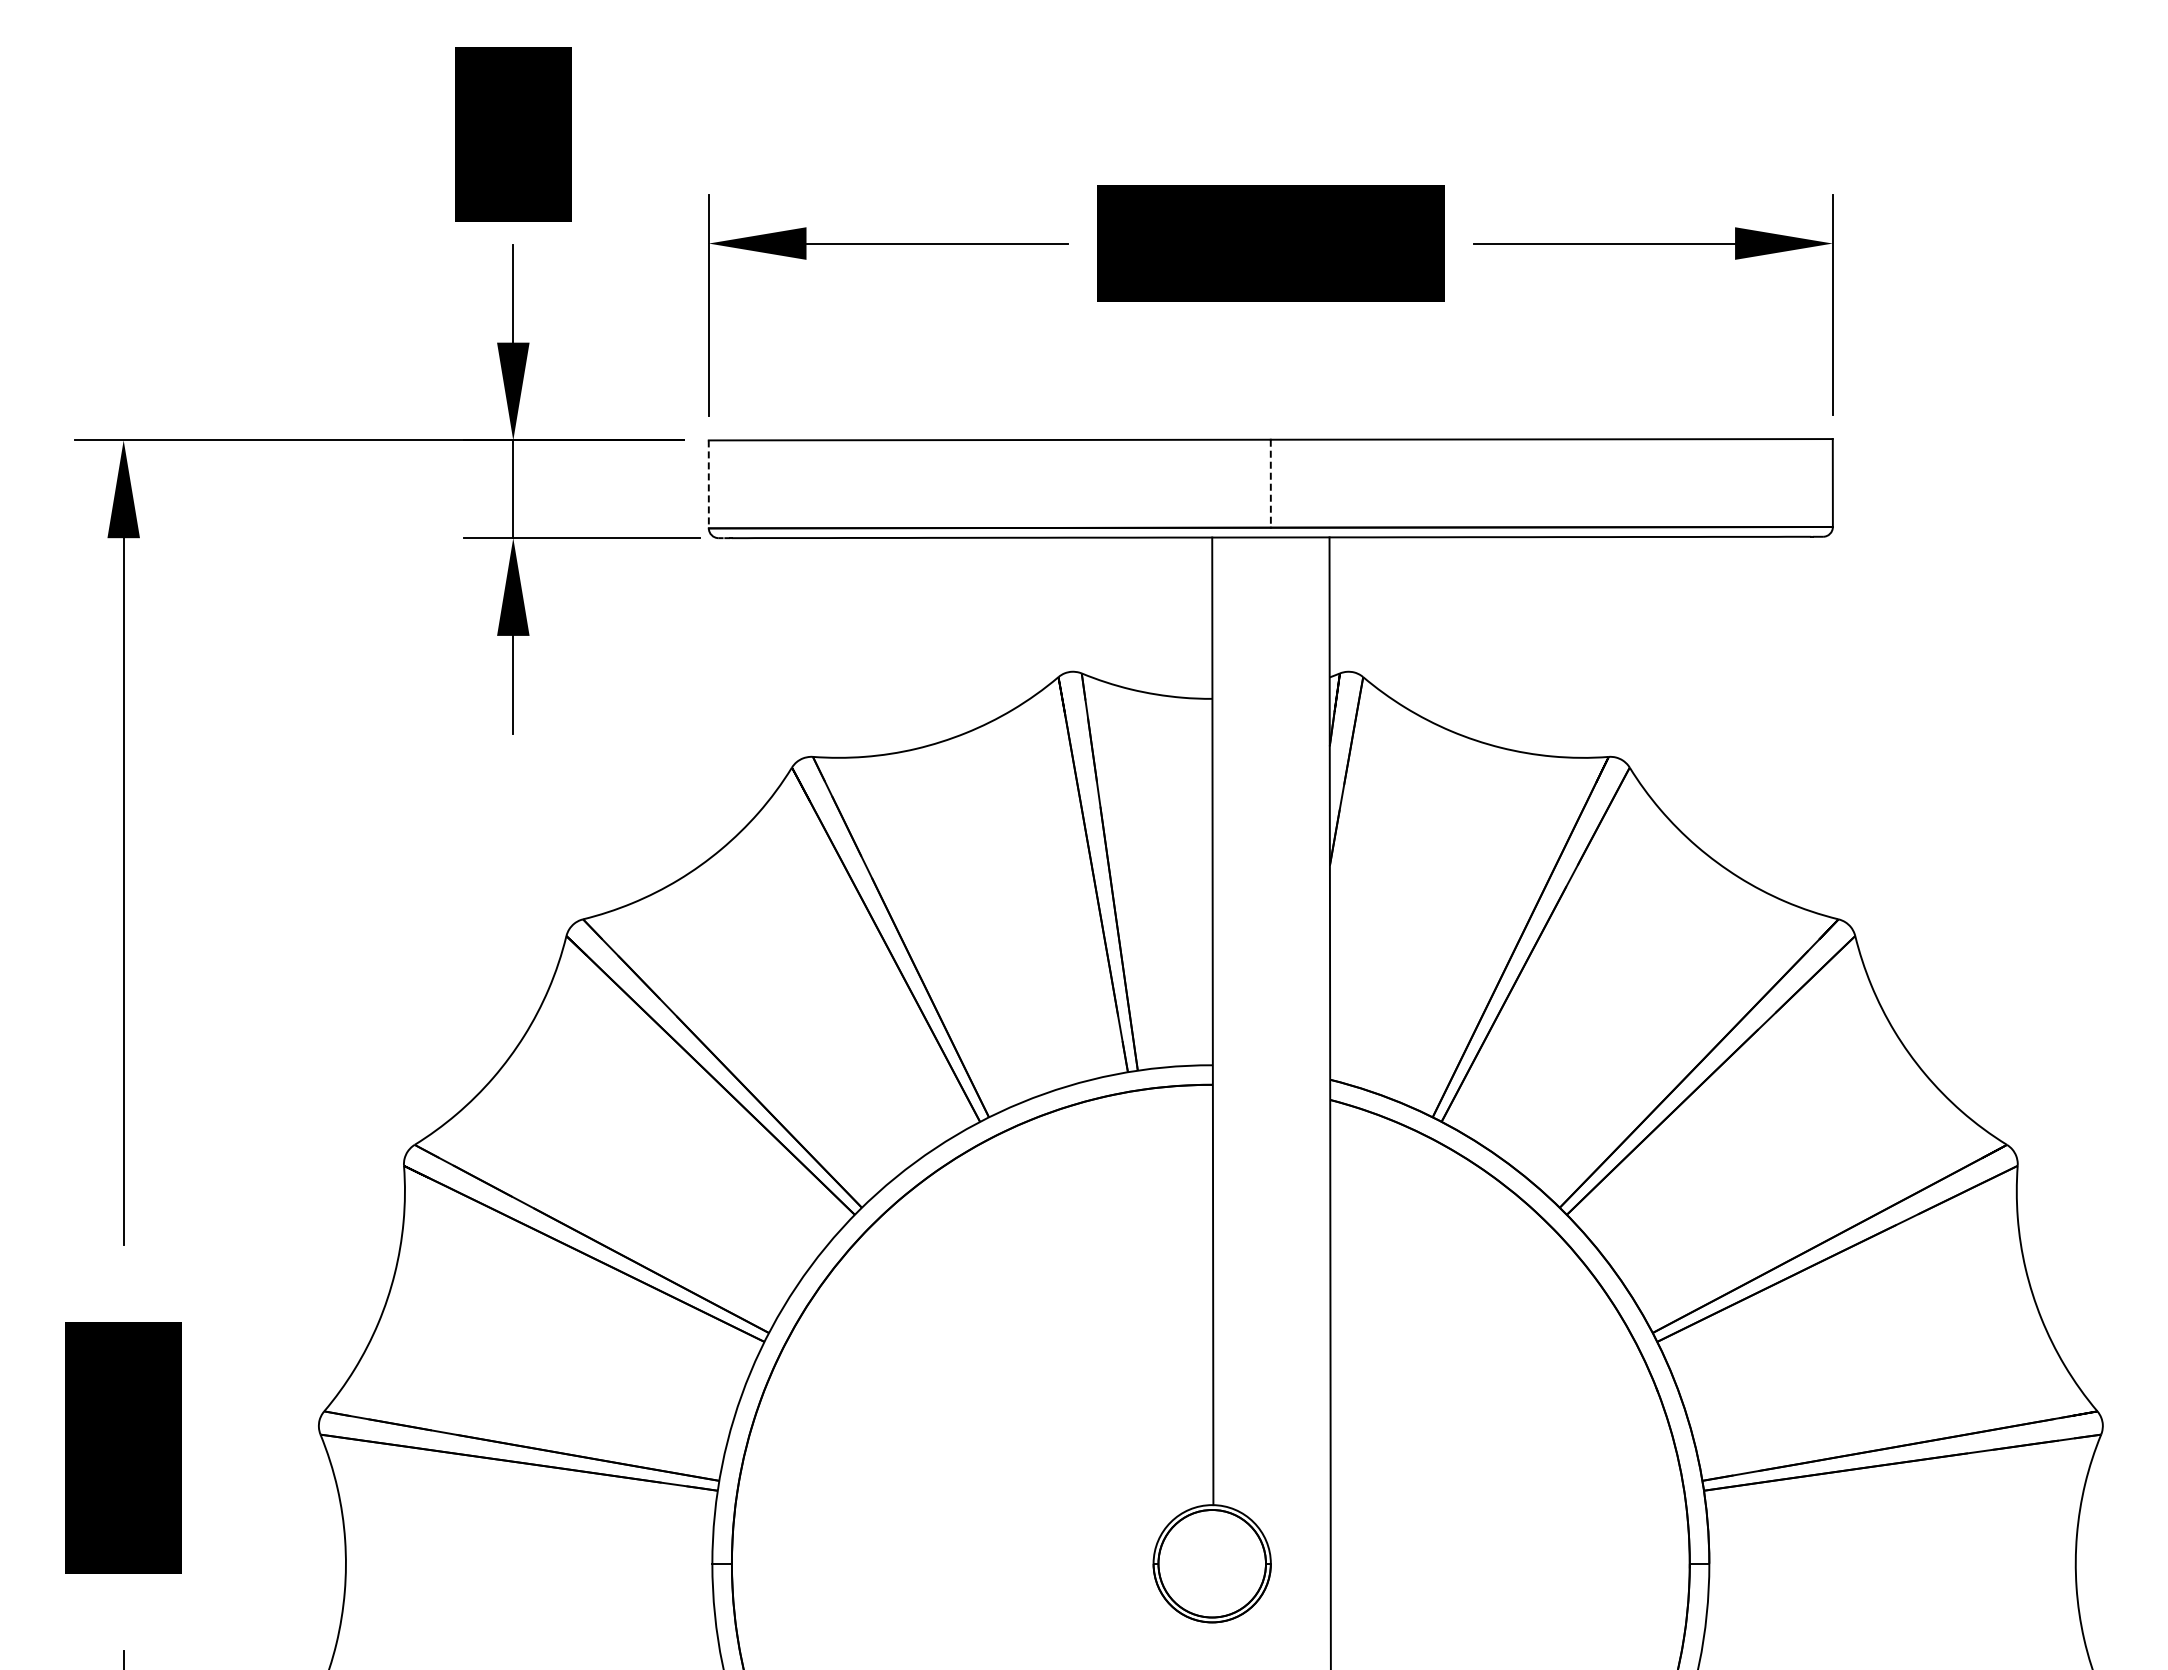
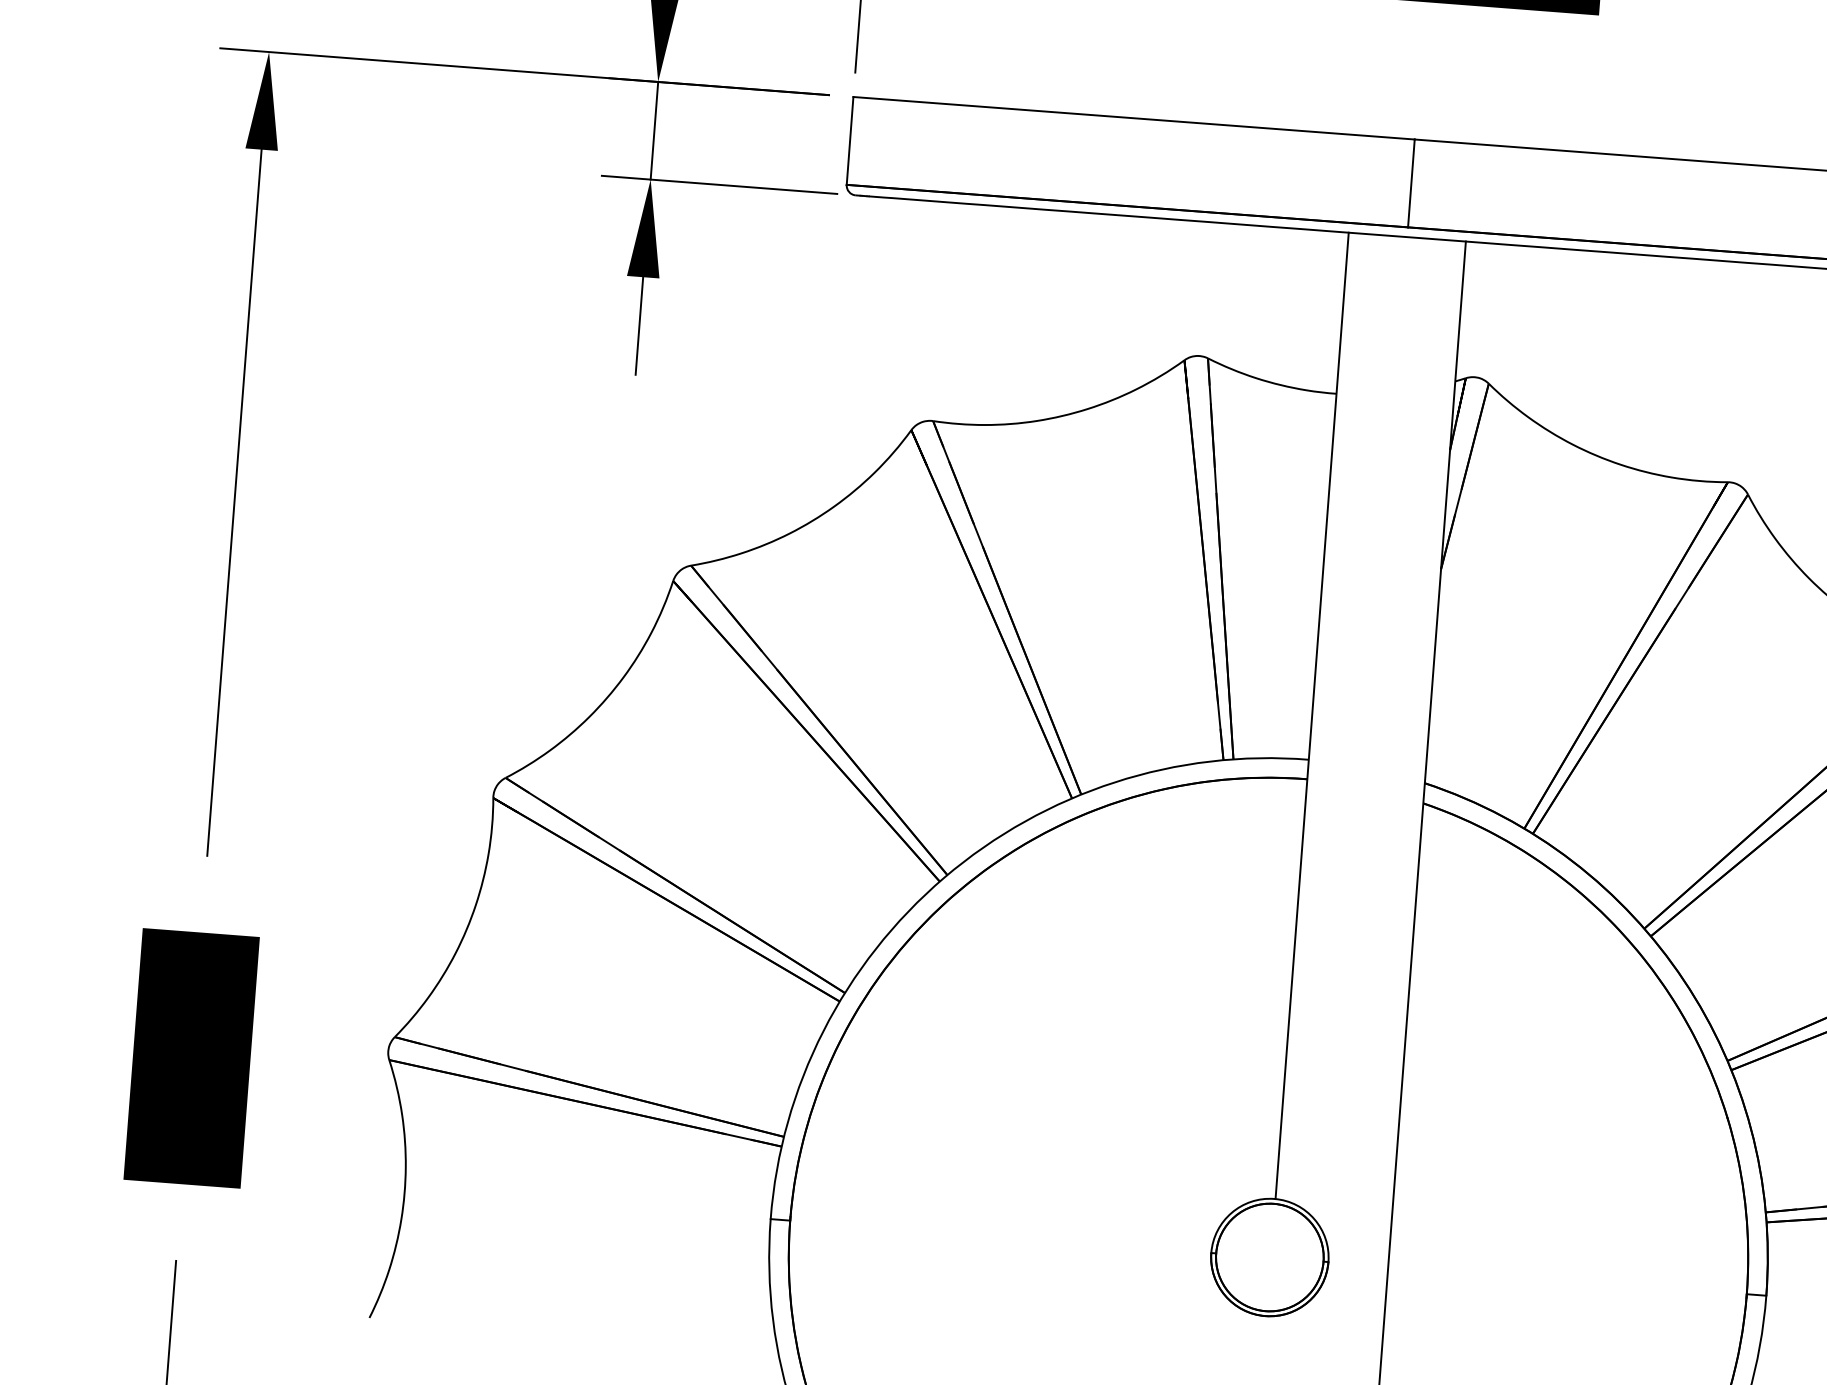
line: (1270, 483) -> (1411, 183), dashed -> solid
line: (708, 484) -> (849, 141), dashed -> solid

